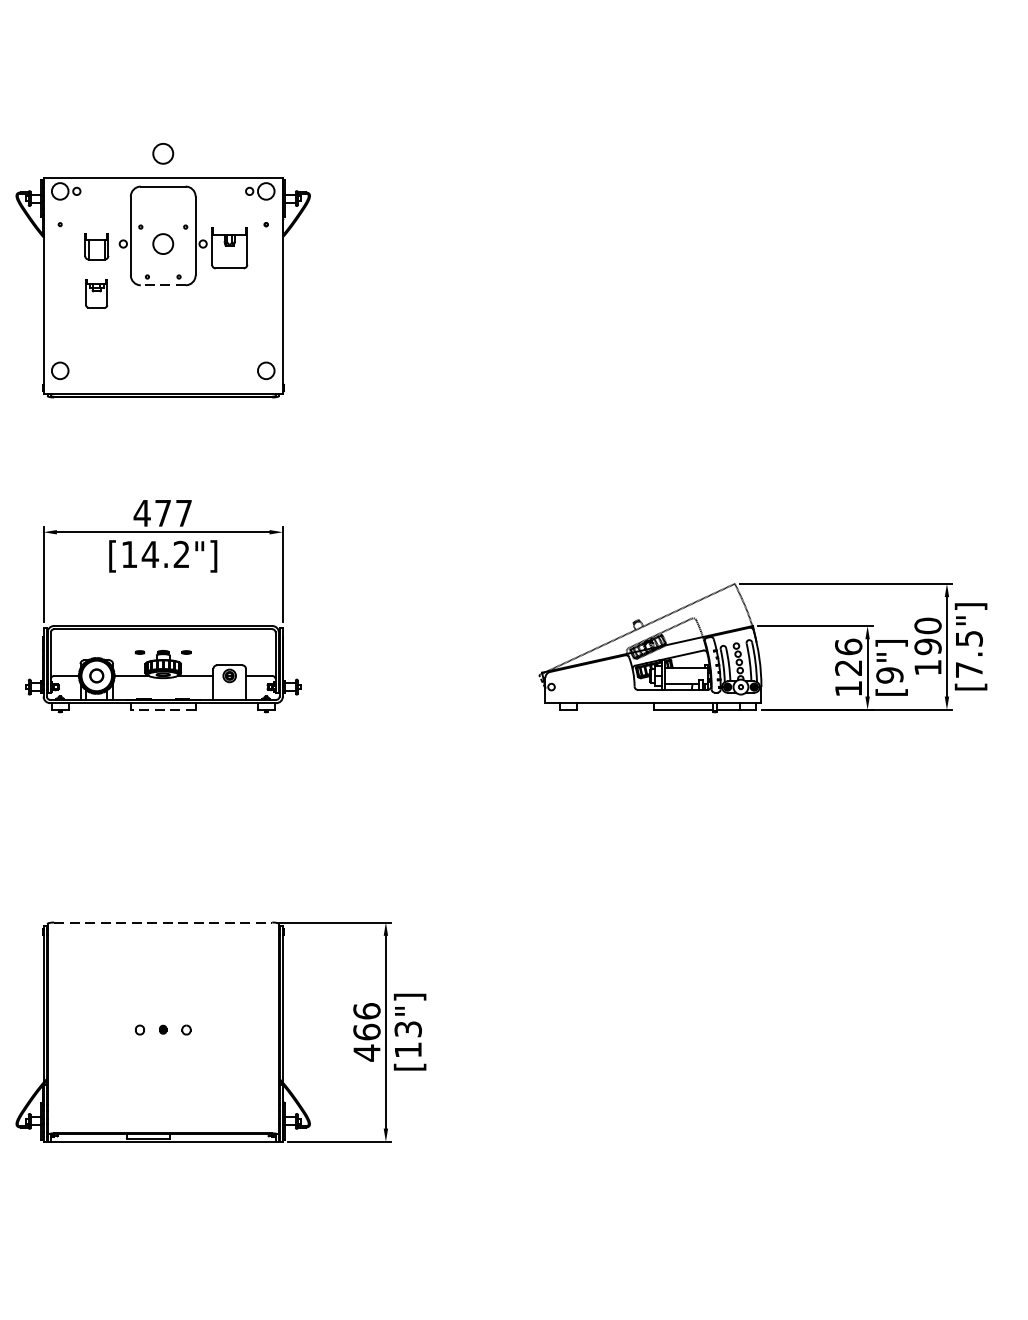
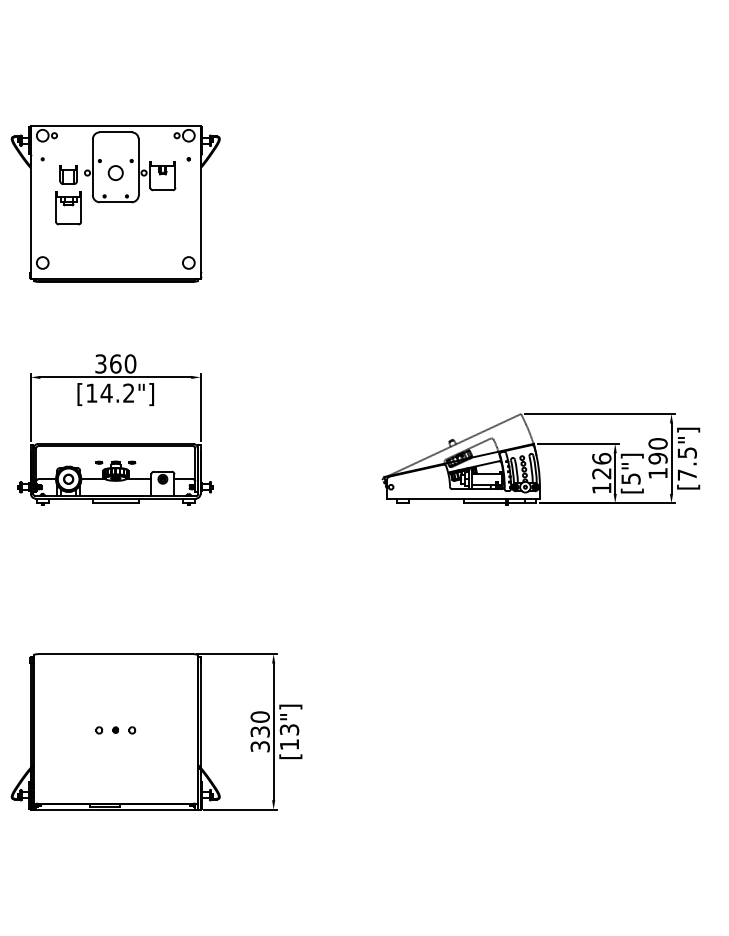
circle: (162, 152) -> (115, 108), removed
line: (162, 285) -> (115, 202), dashed -> solid
part: (96, 294) -> (68, 208), size x1.67
text: (162, 512) -> (115, 363), 477 -> 360
text: (889, 674) -> (630, 478), [9"] -> [5"]
line: (162, 710) -> (115, 503), dashed -> solid
line: (164, 923) -> (116, 654), dashed -> solid
text: (365, 1031) -> (259, 731), 466 -> 330

